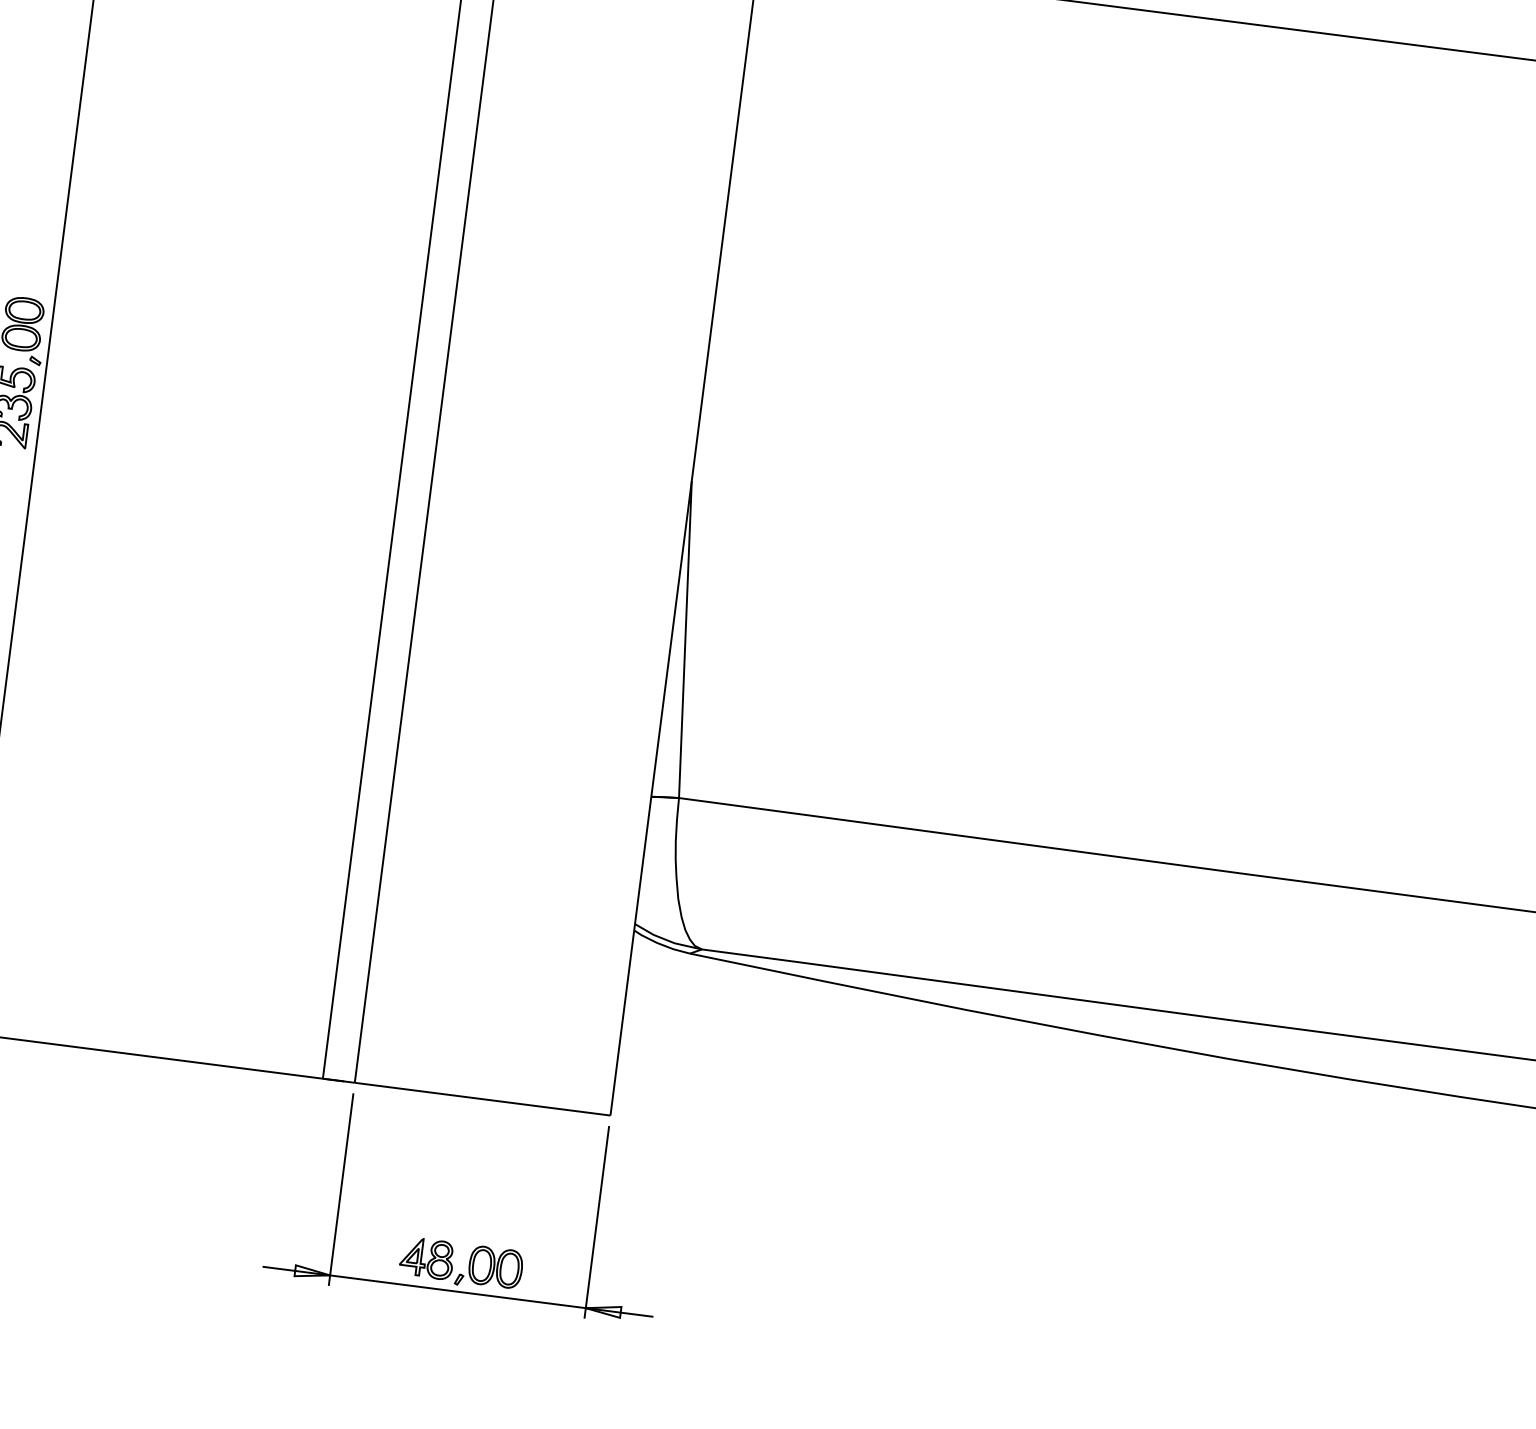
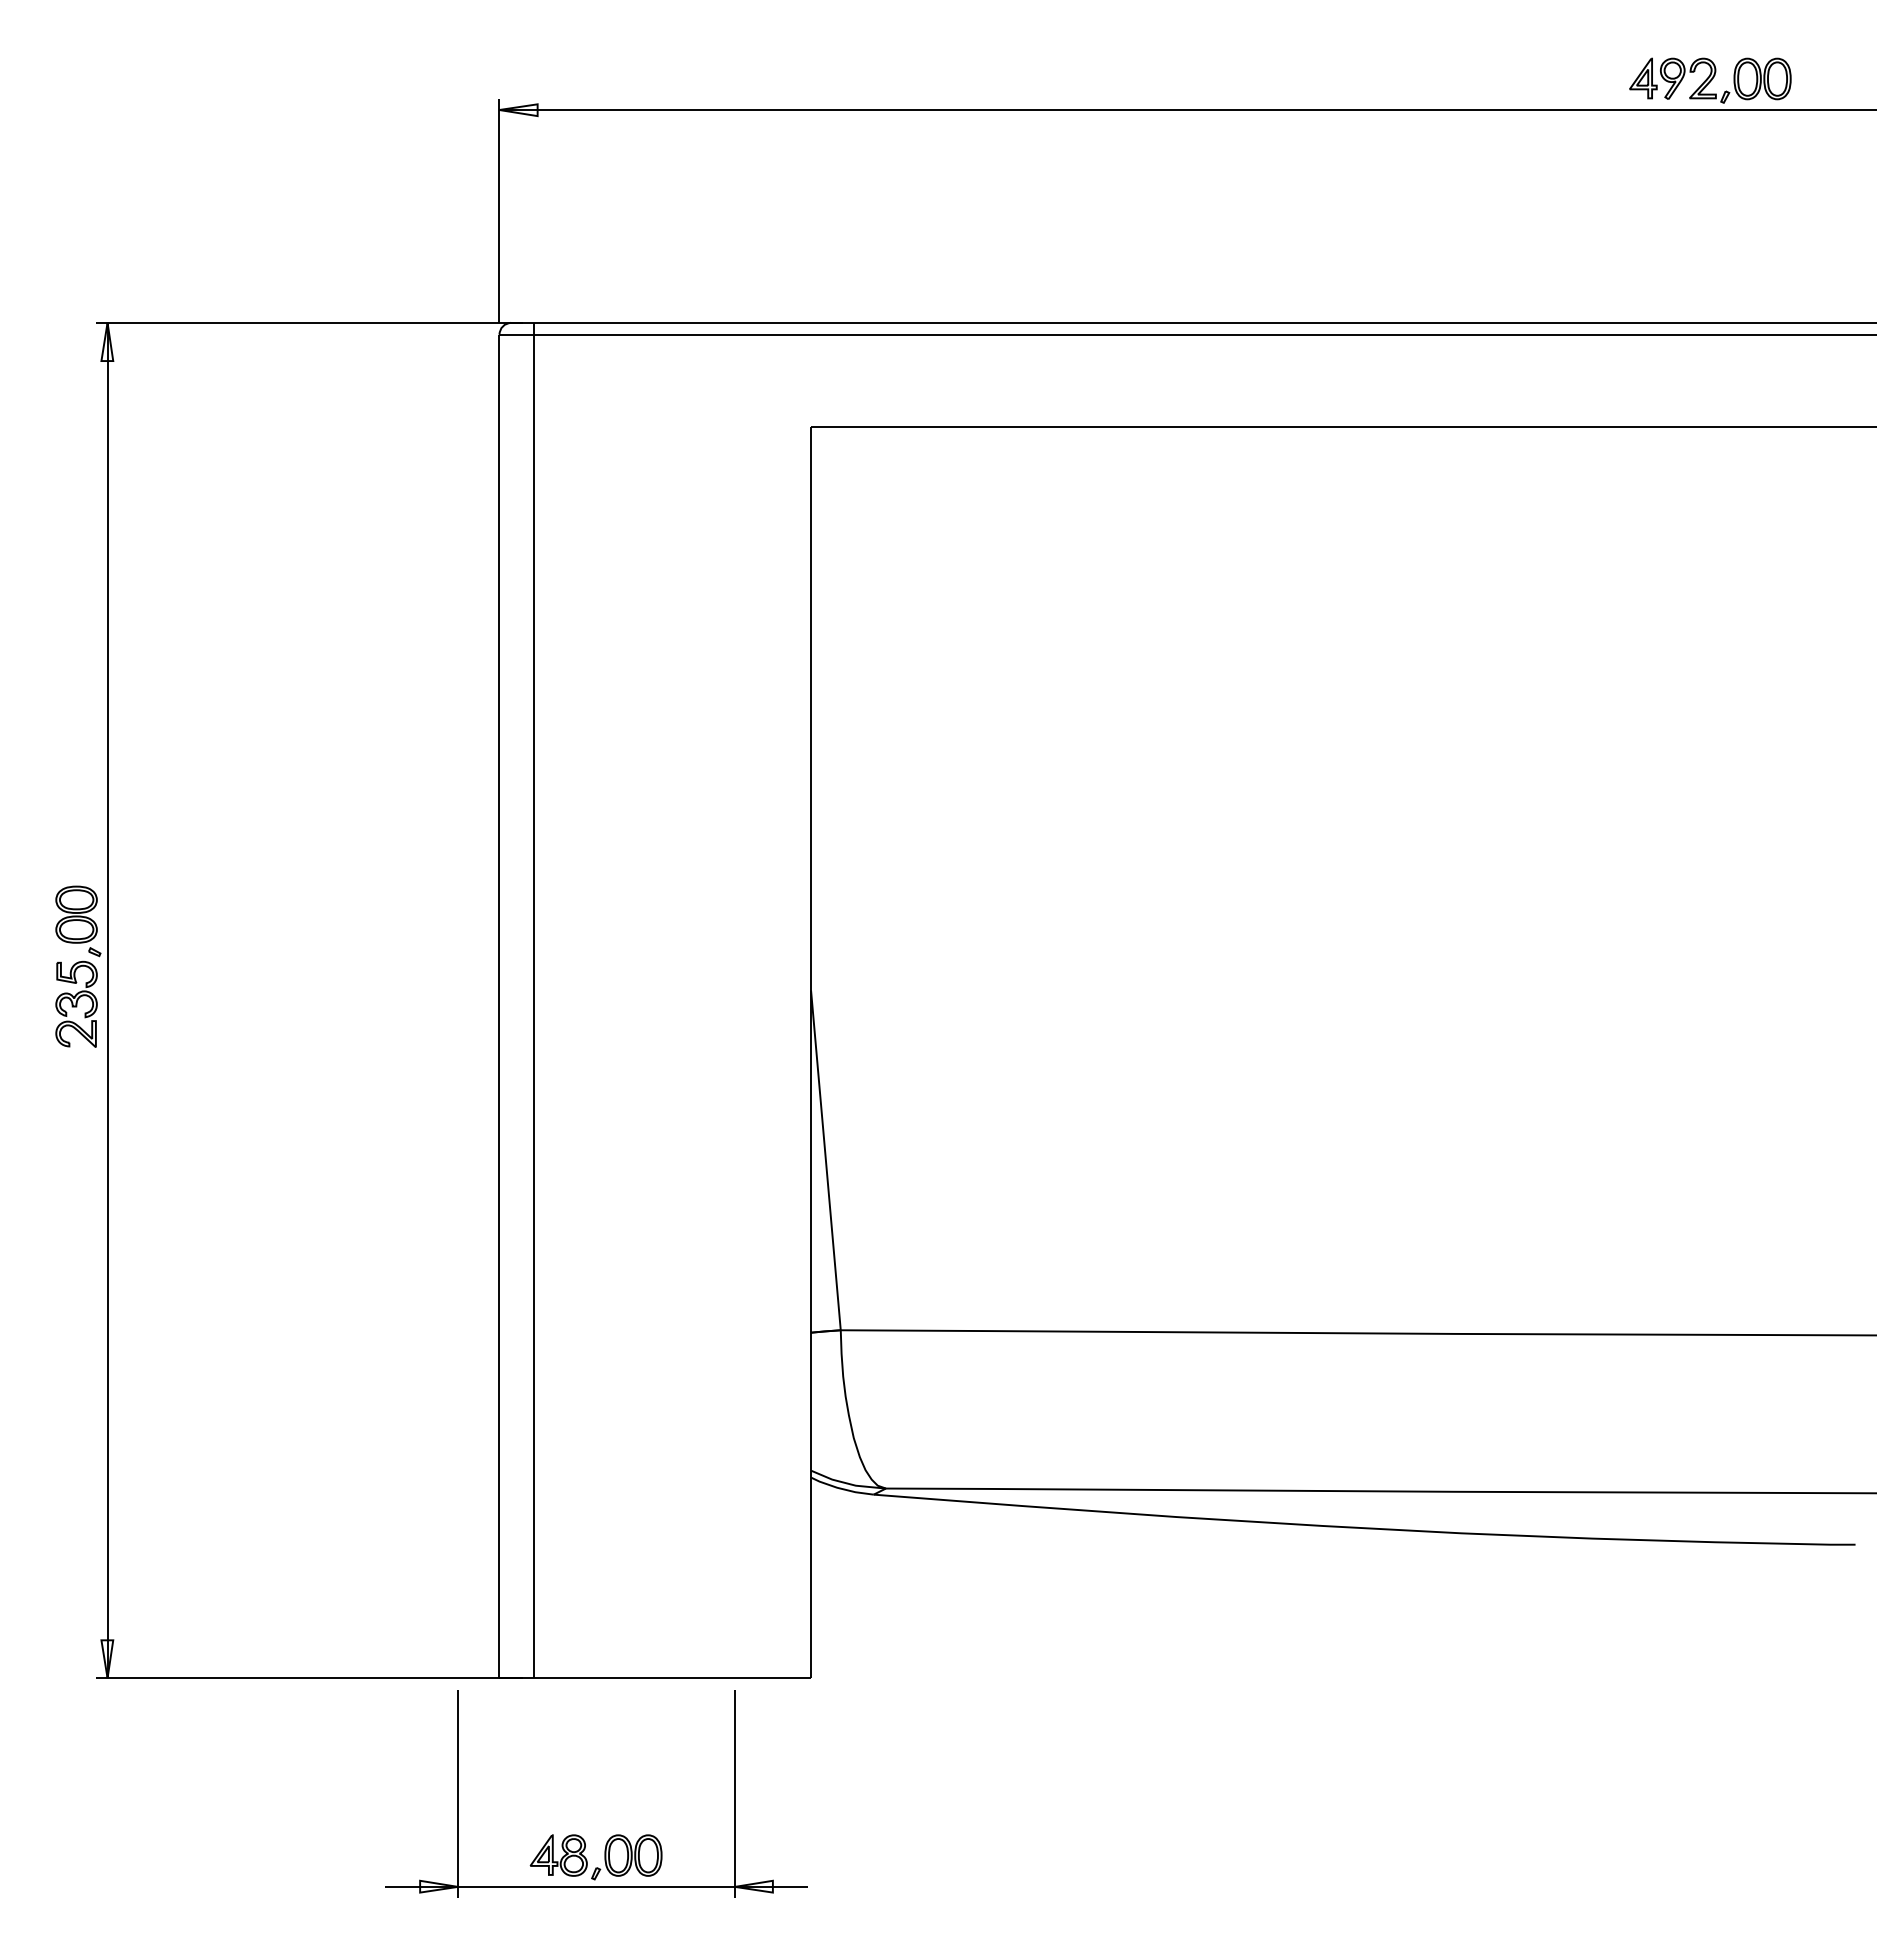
part: (478, 1246) -> (612, 1835), moved

